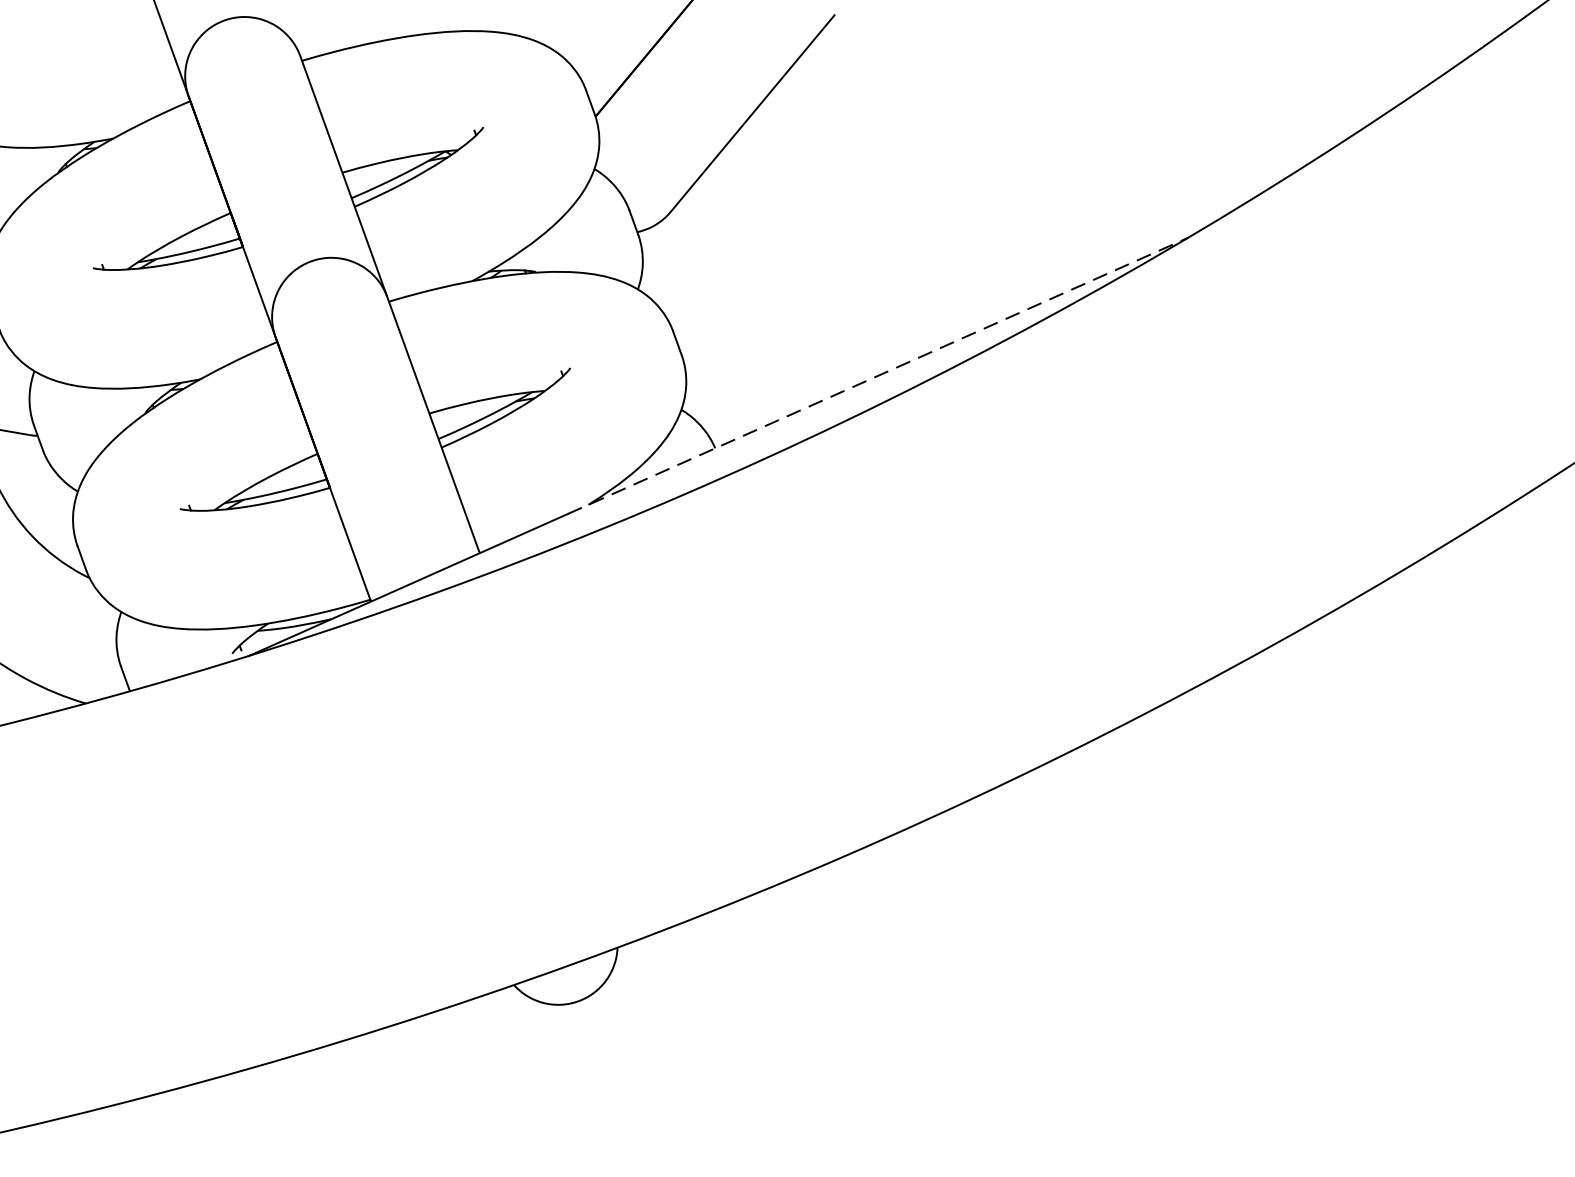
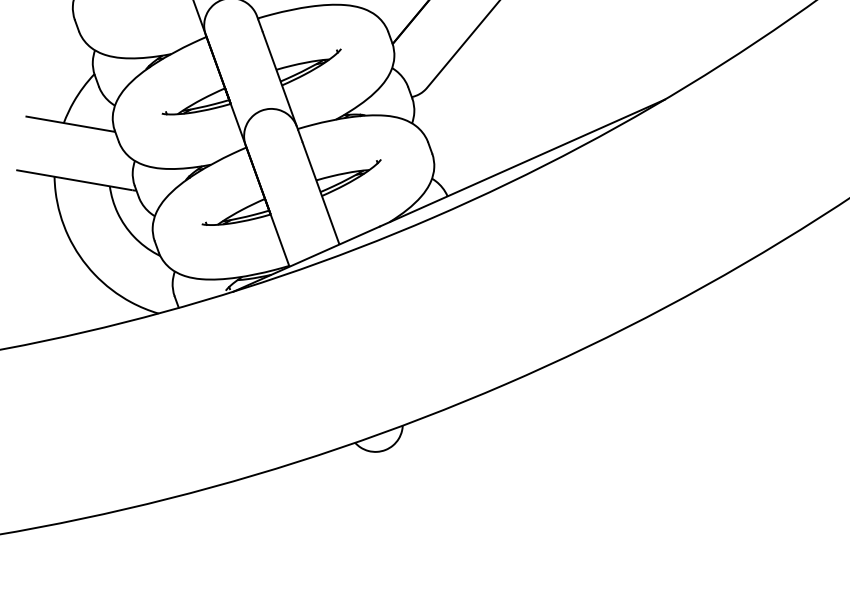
line: (878, 374) -> (522, 162), dashed -> solid

